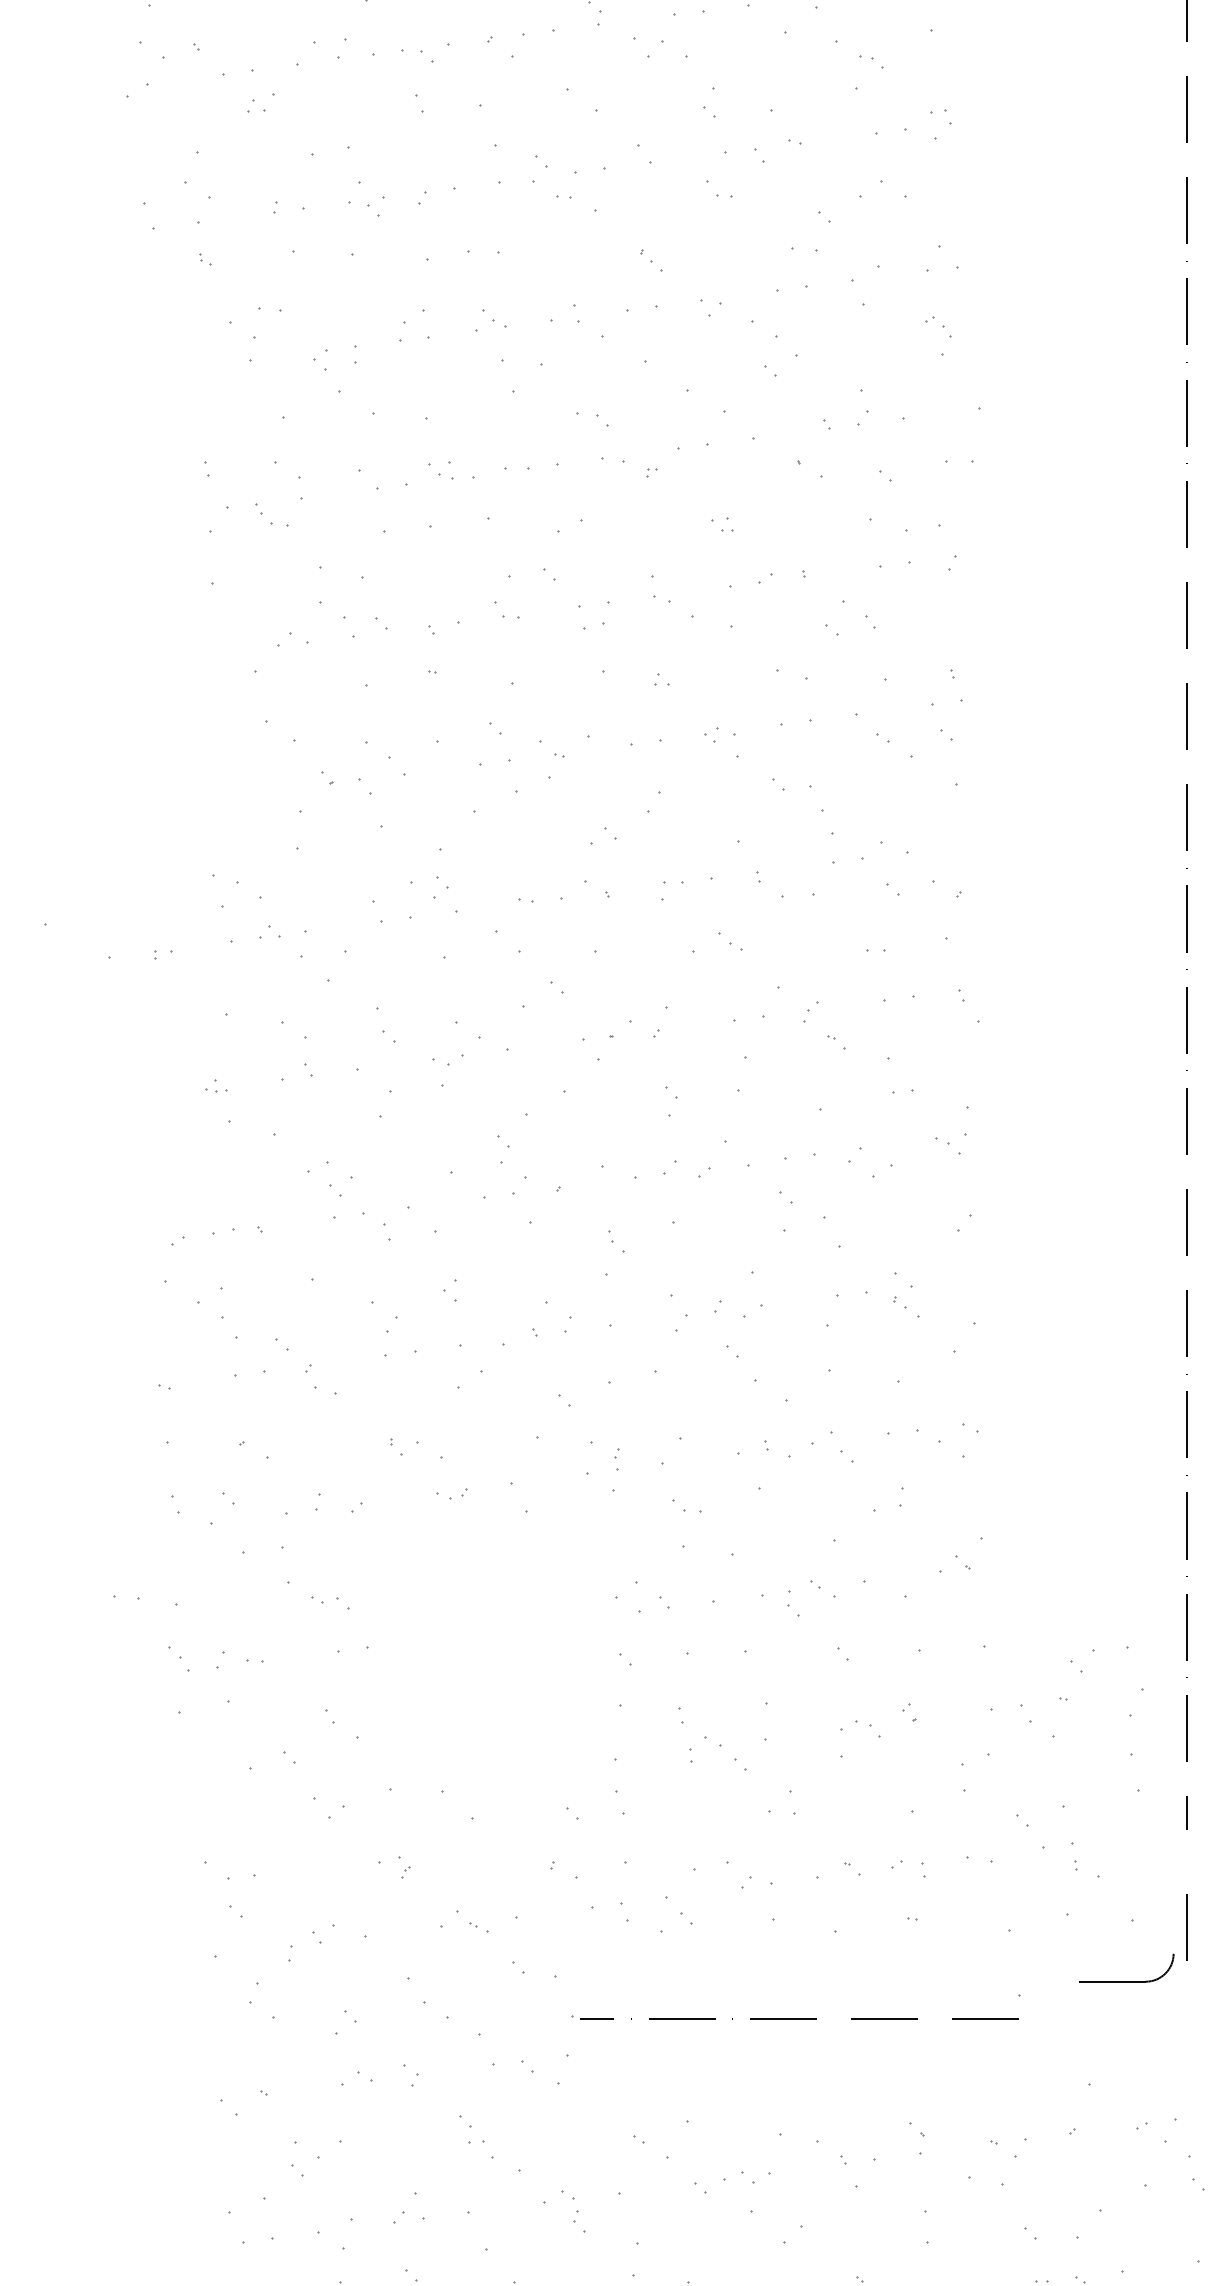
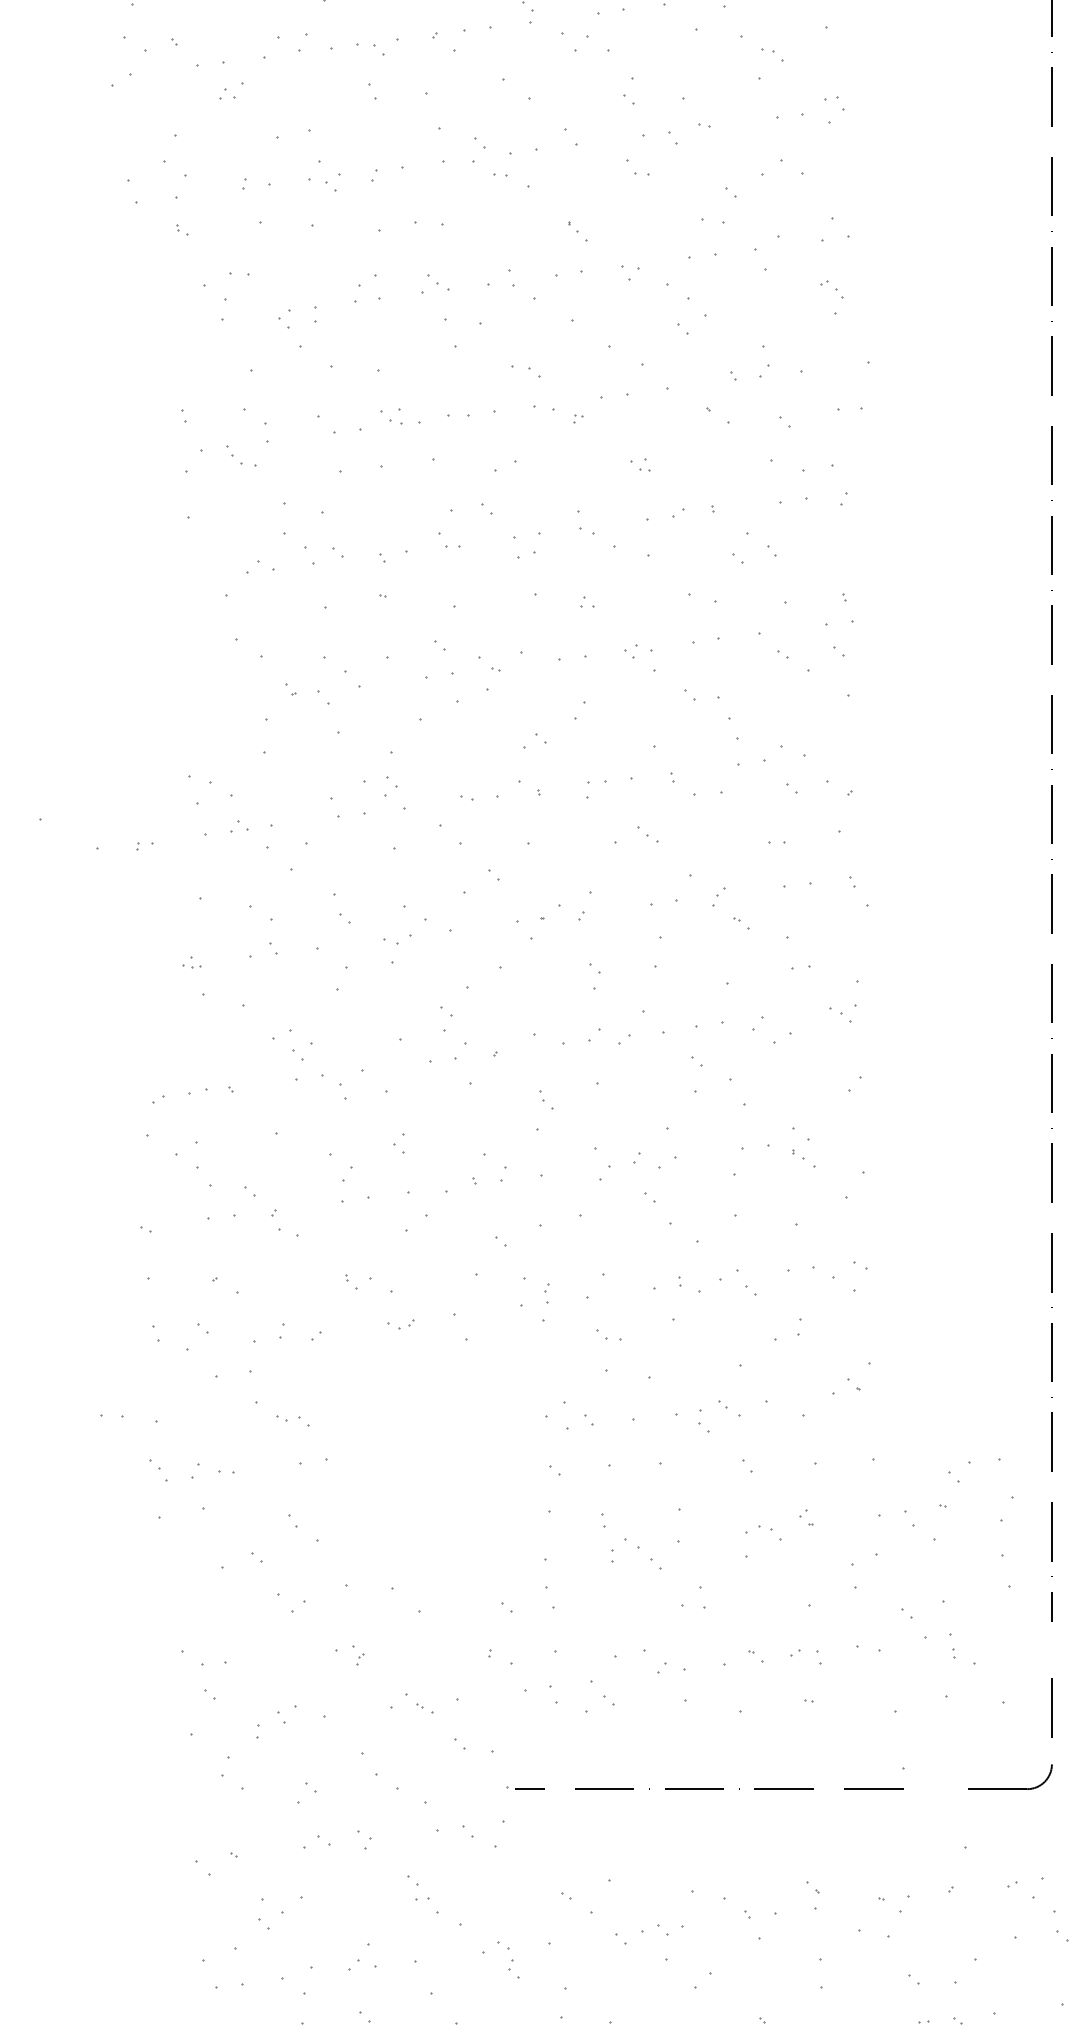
part: (1126, 1981) -> (1010, 1788), moved

